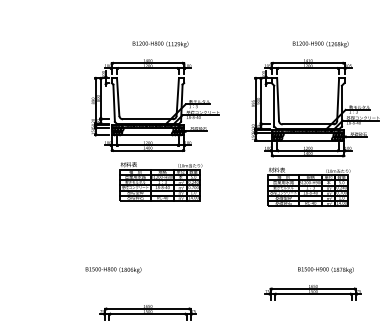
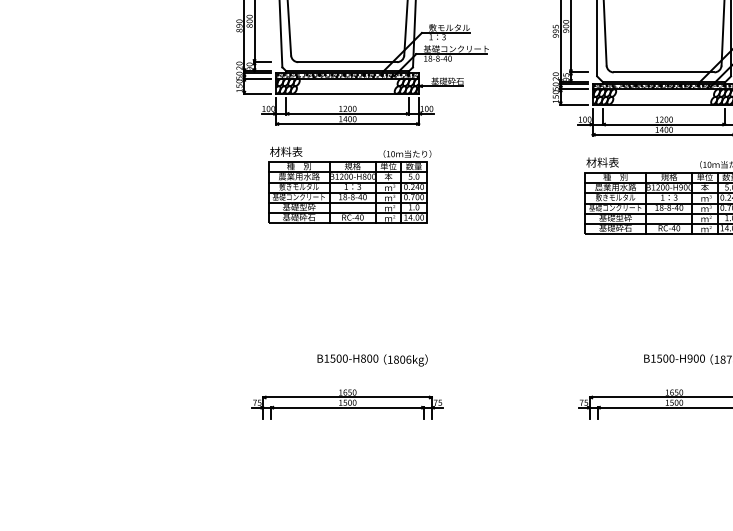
part: (160, 181) -> (348, 185), moved
text: (113, 270) -> (372, 361), moved
part: (147, 312) -> (346, 404), moved

